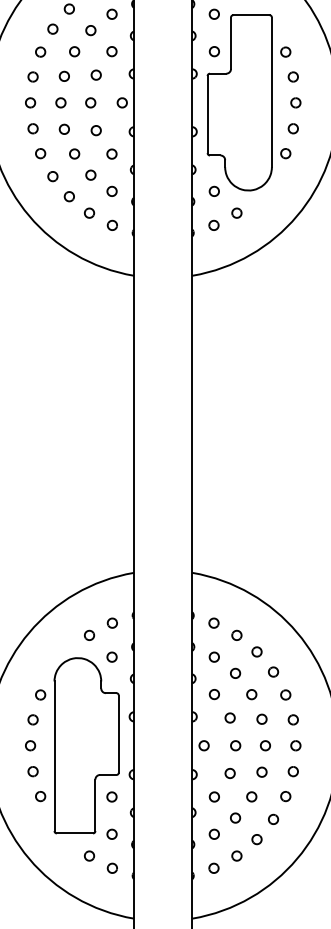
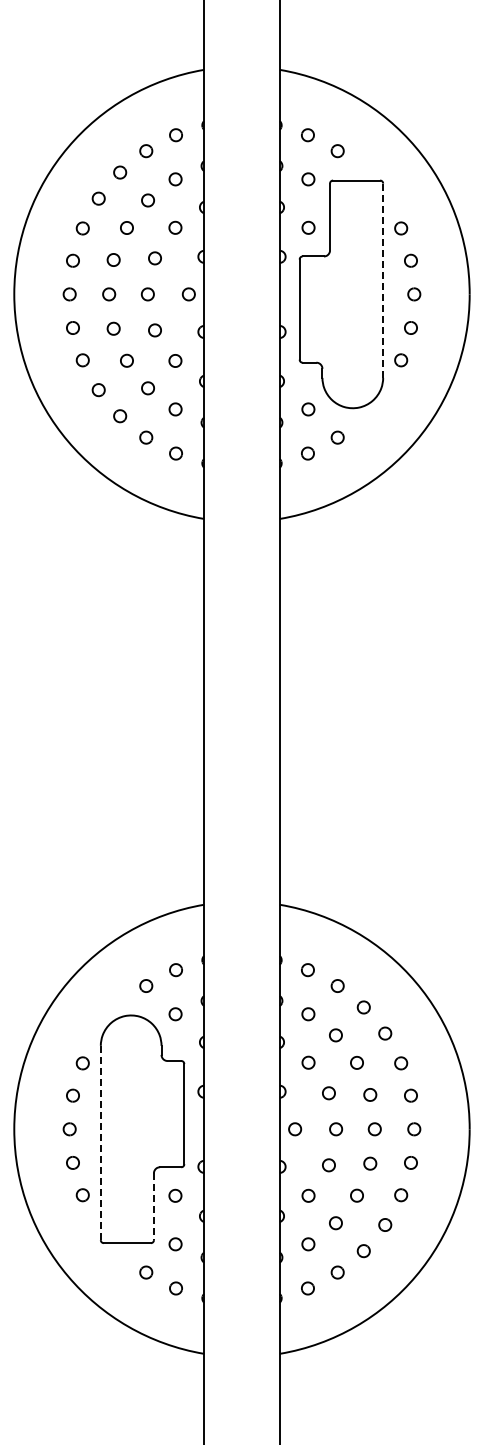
line: (272, 92) -> (383, 281), solid -> dashed
line: (54, 755) -> (100, 1142), solid -> dashed
line: (95, 805) -> (153, 1207), solid -> dashed

